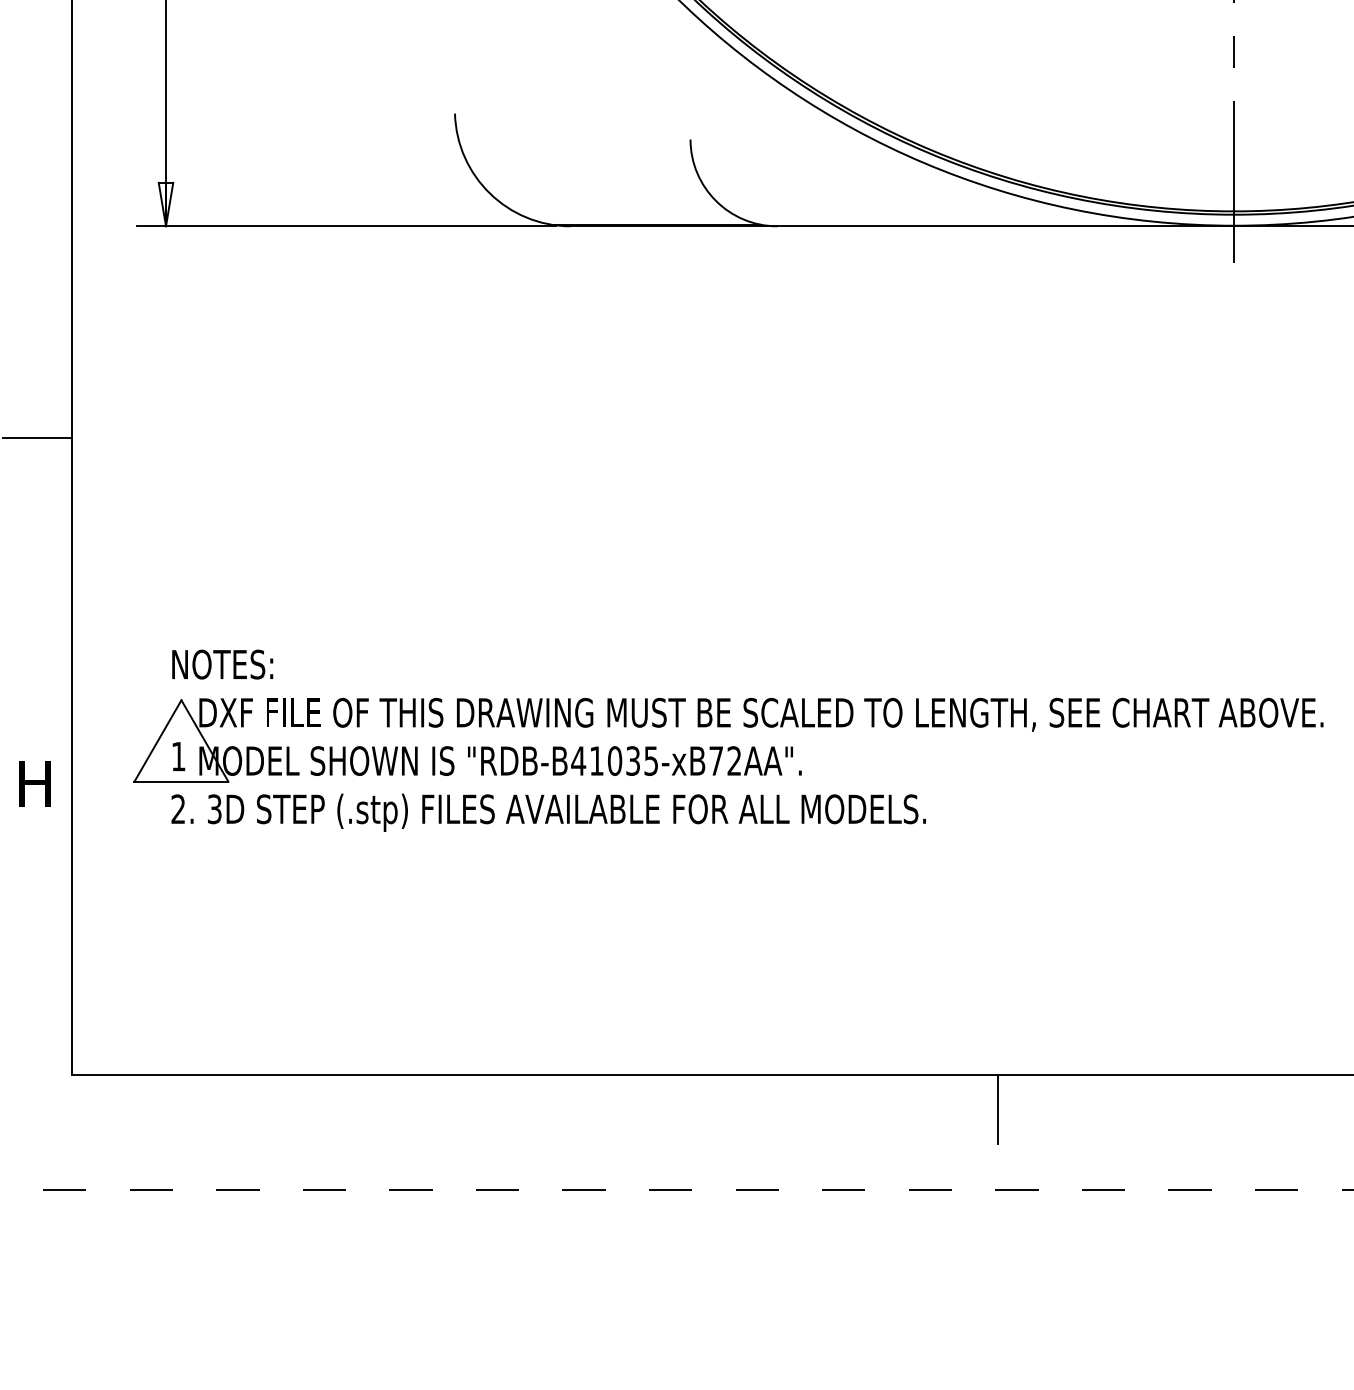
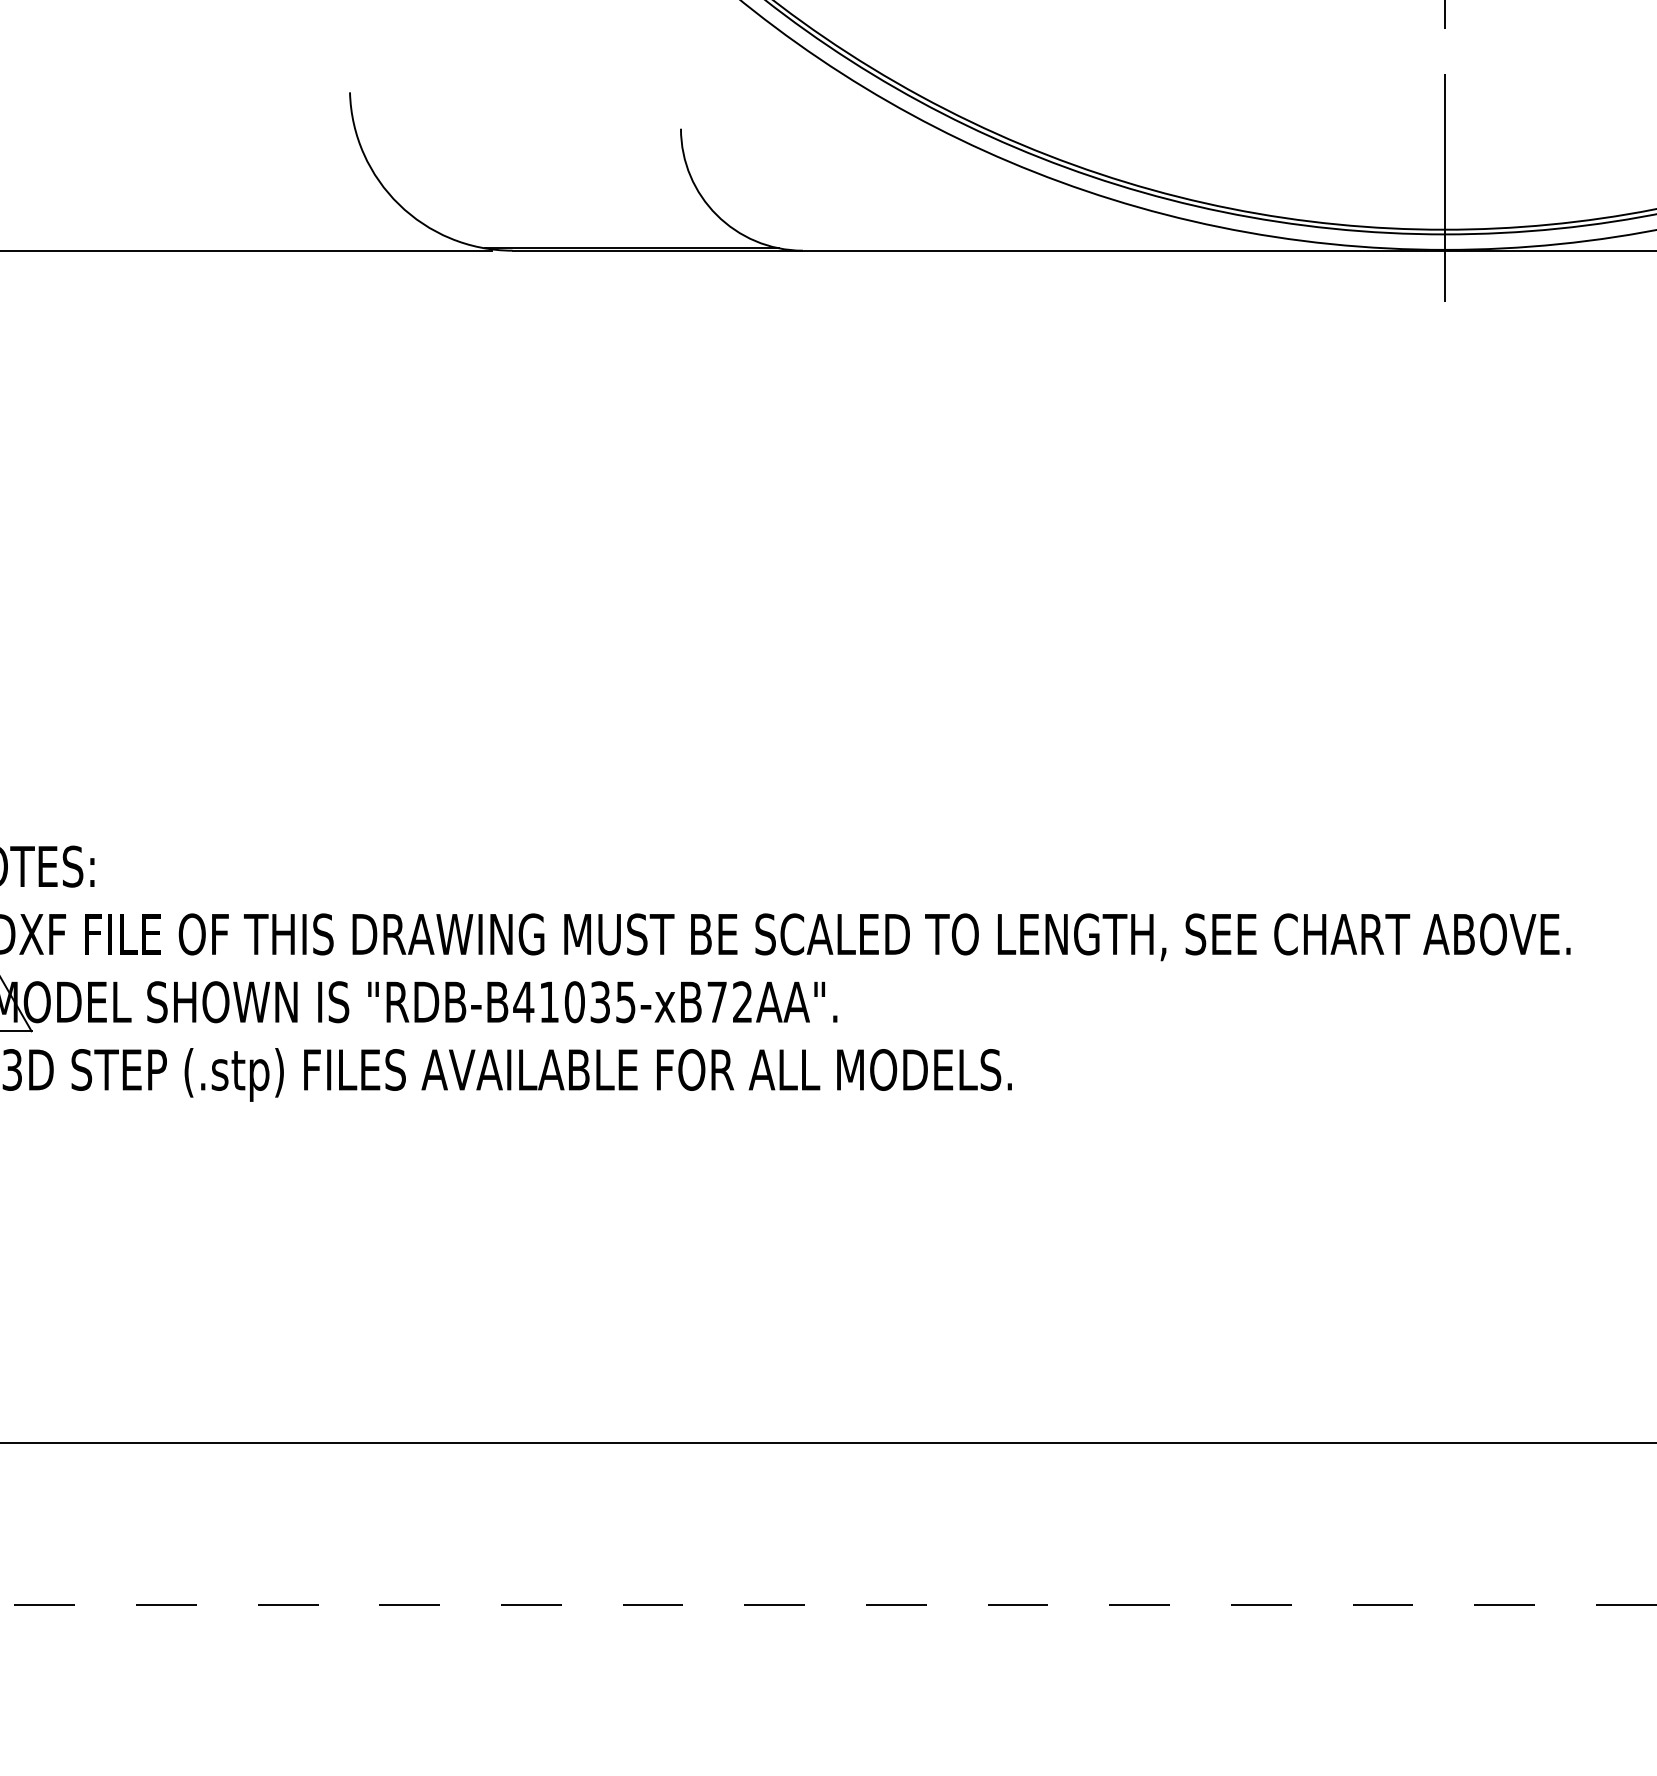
line: (998, 1108) -> (1113, 1490), removed

